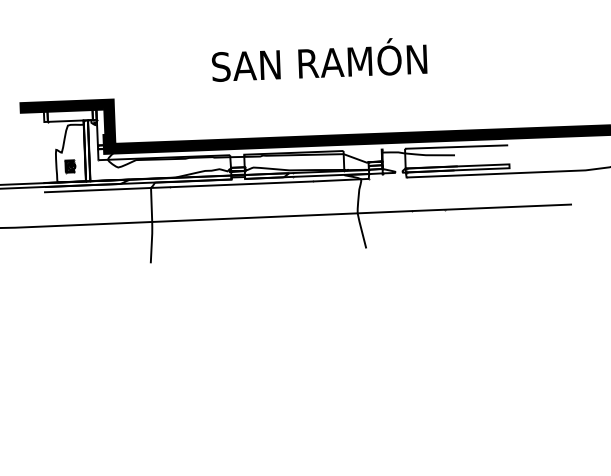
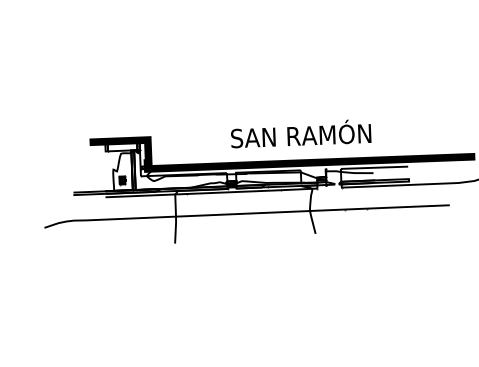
text: (320, 59) -> (301, 133), moved

